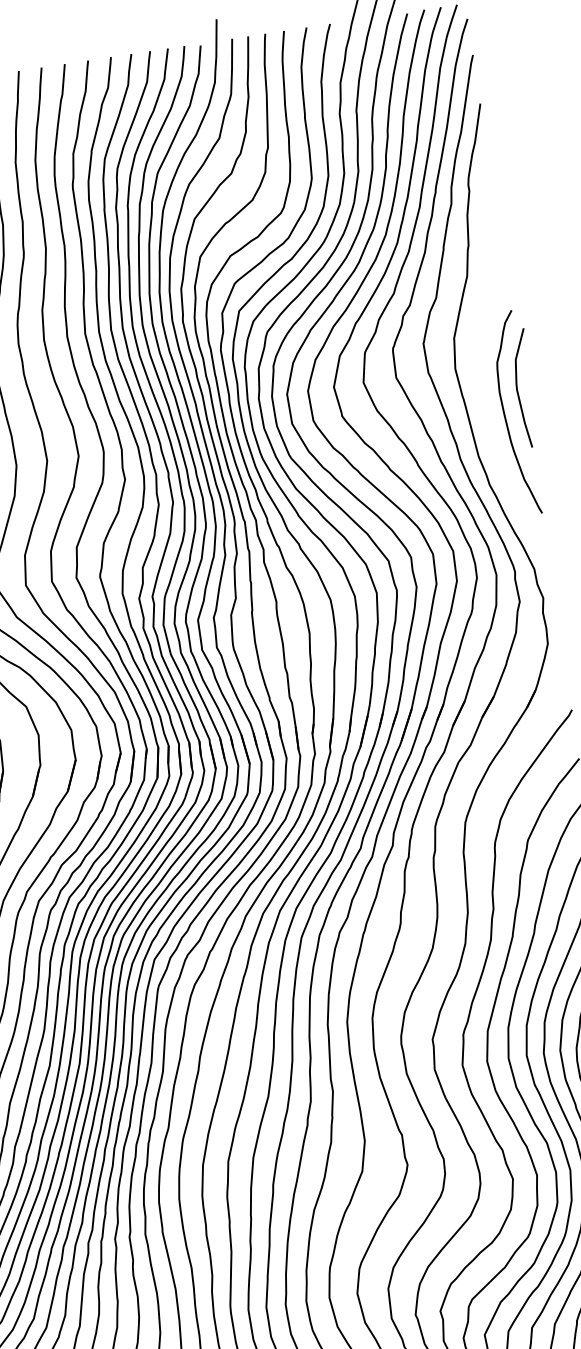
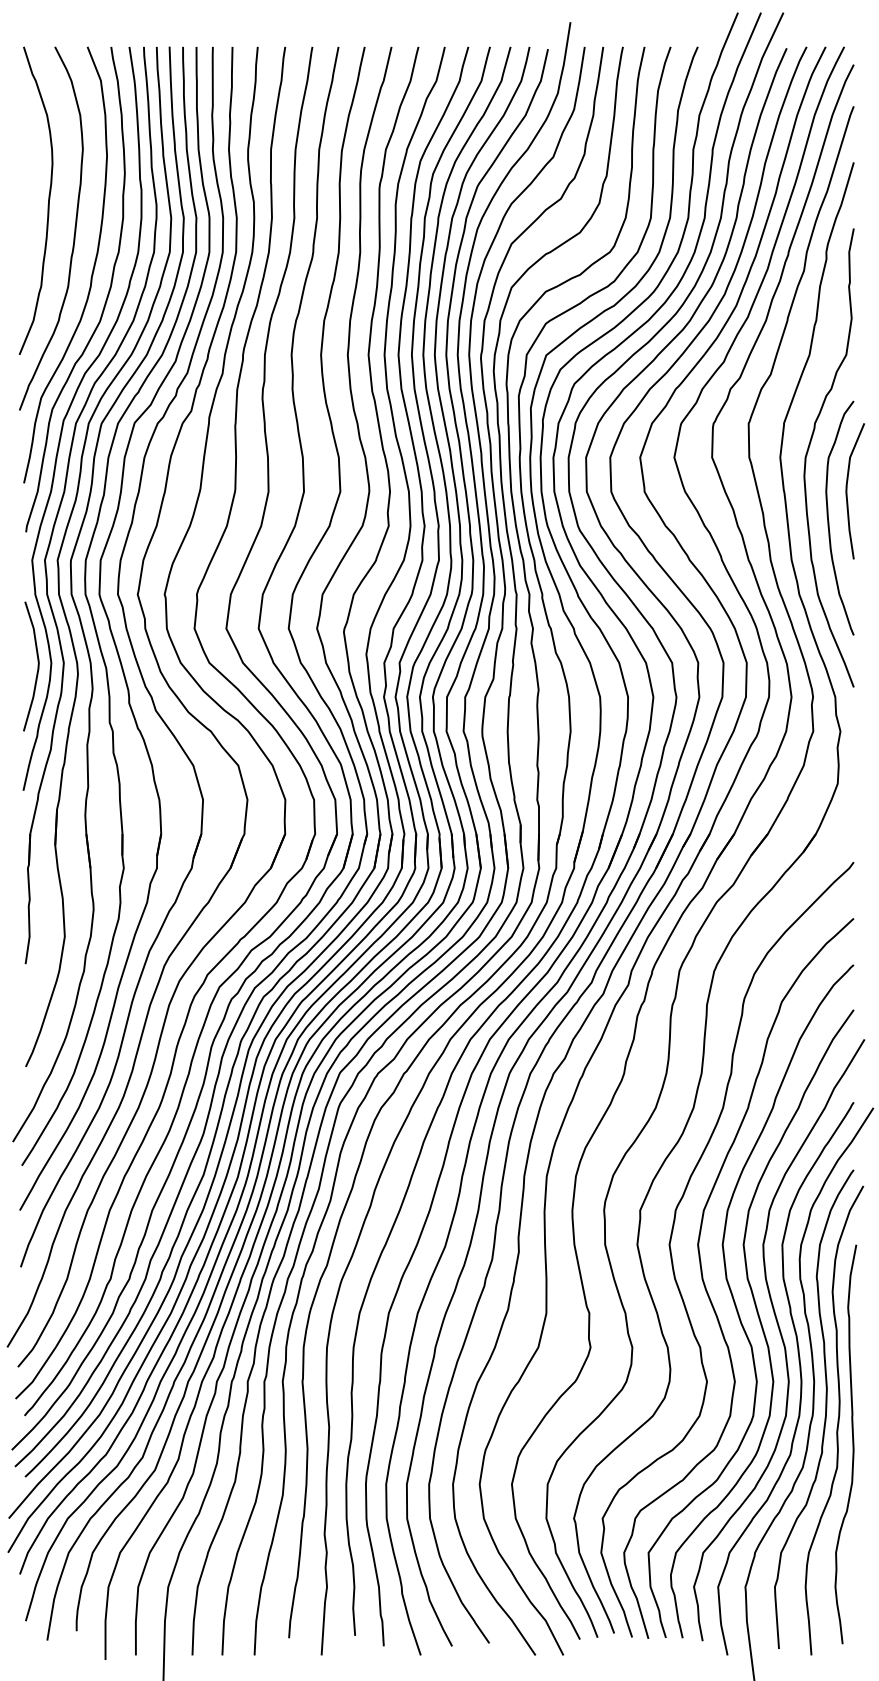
curve: (479, 360) -> (808, 452), added

